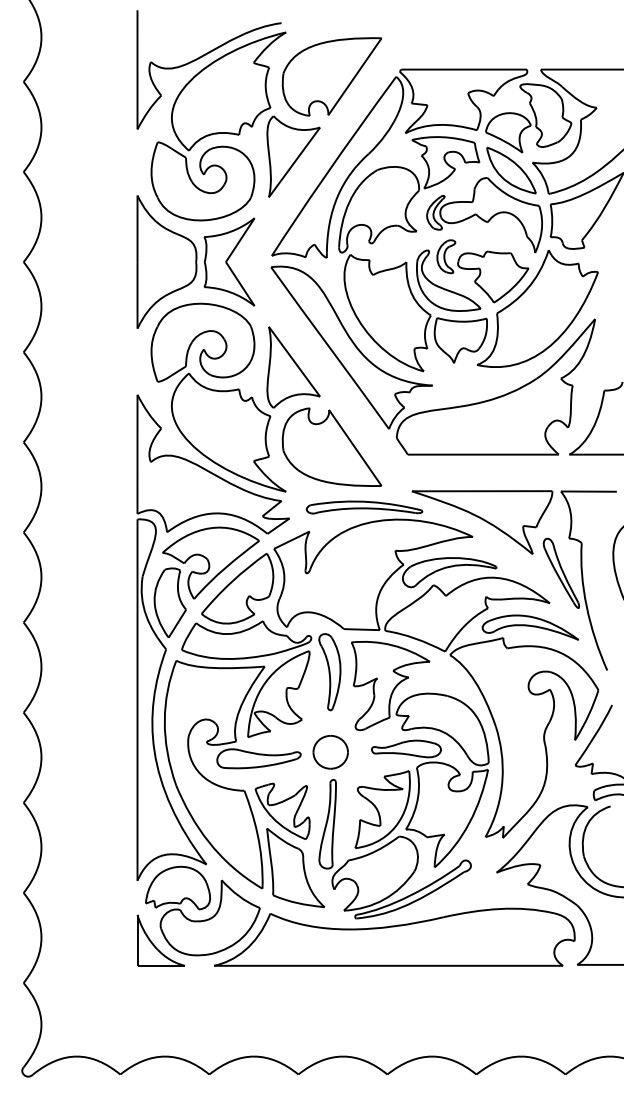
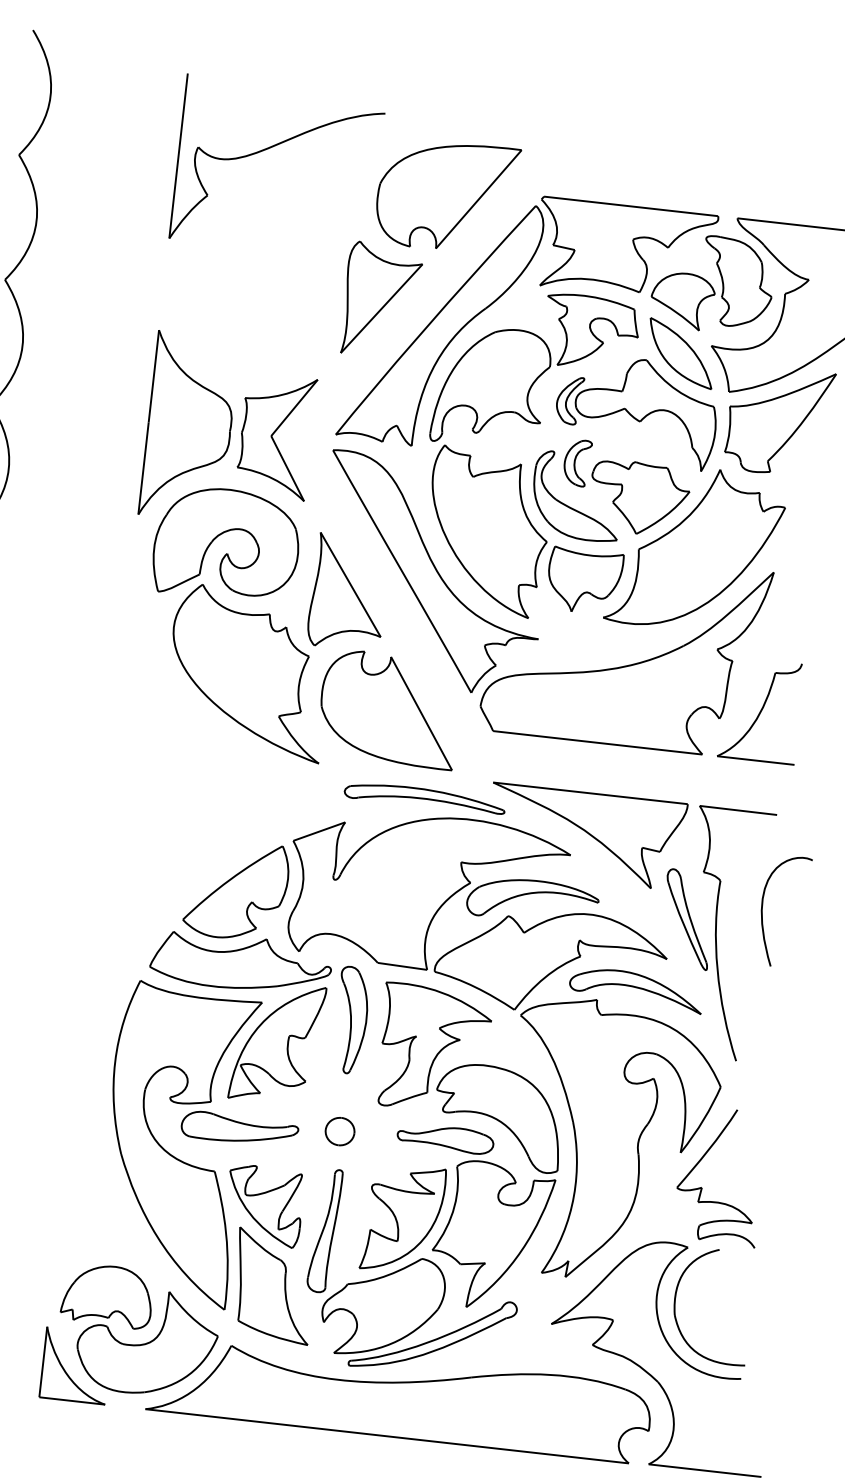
part: (218, 126) -> (281, 247), removed
part: (183, 616) -> (157, 920), removed
part: (330, 752) -> (339, 1131), size x0.6

